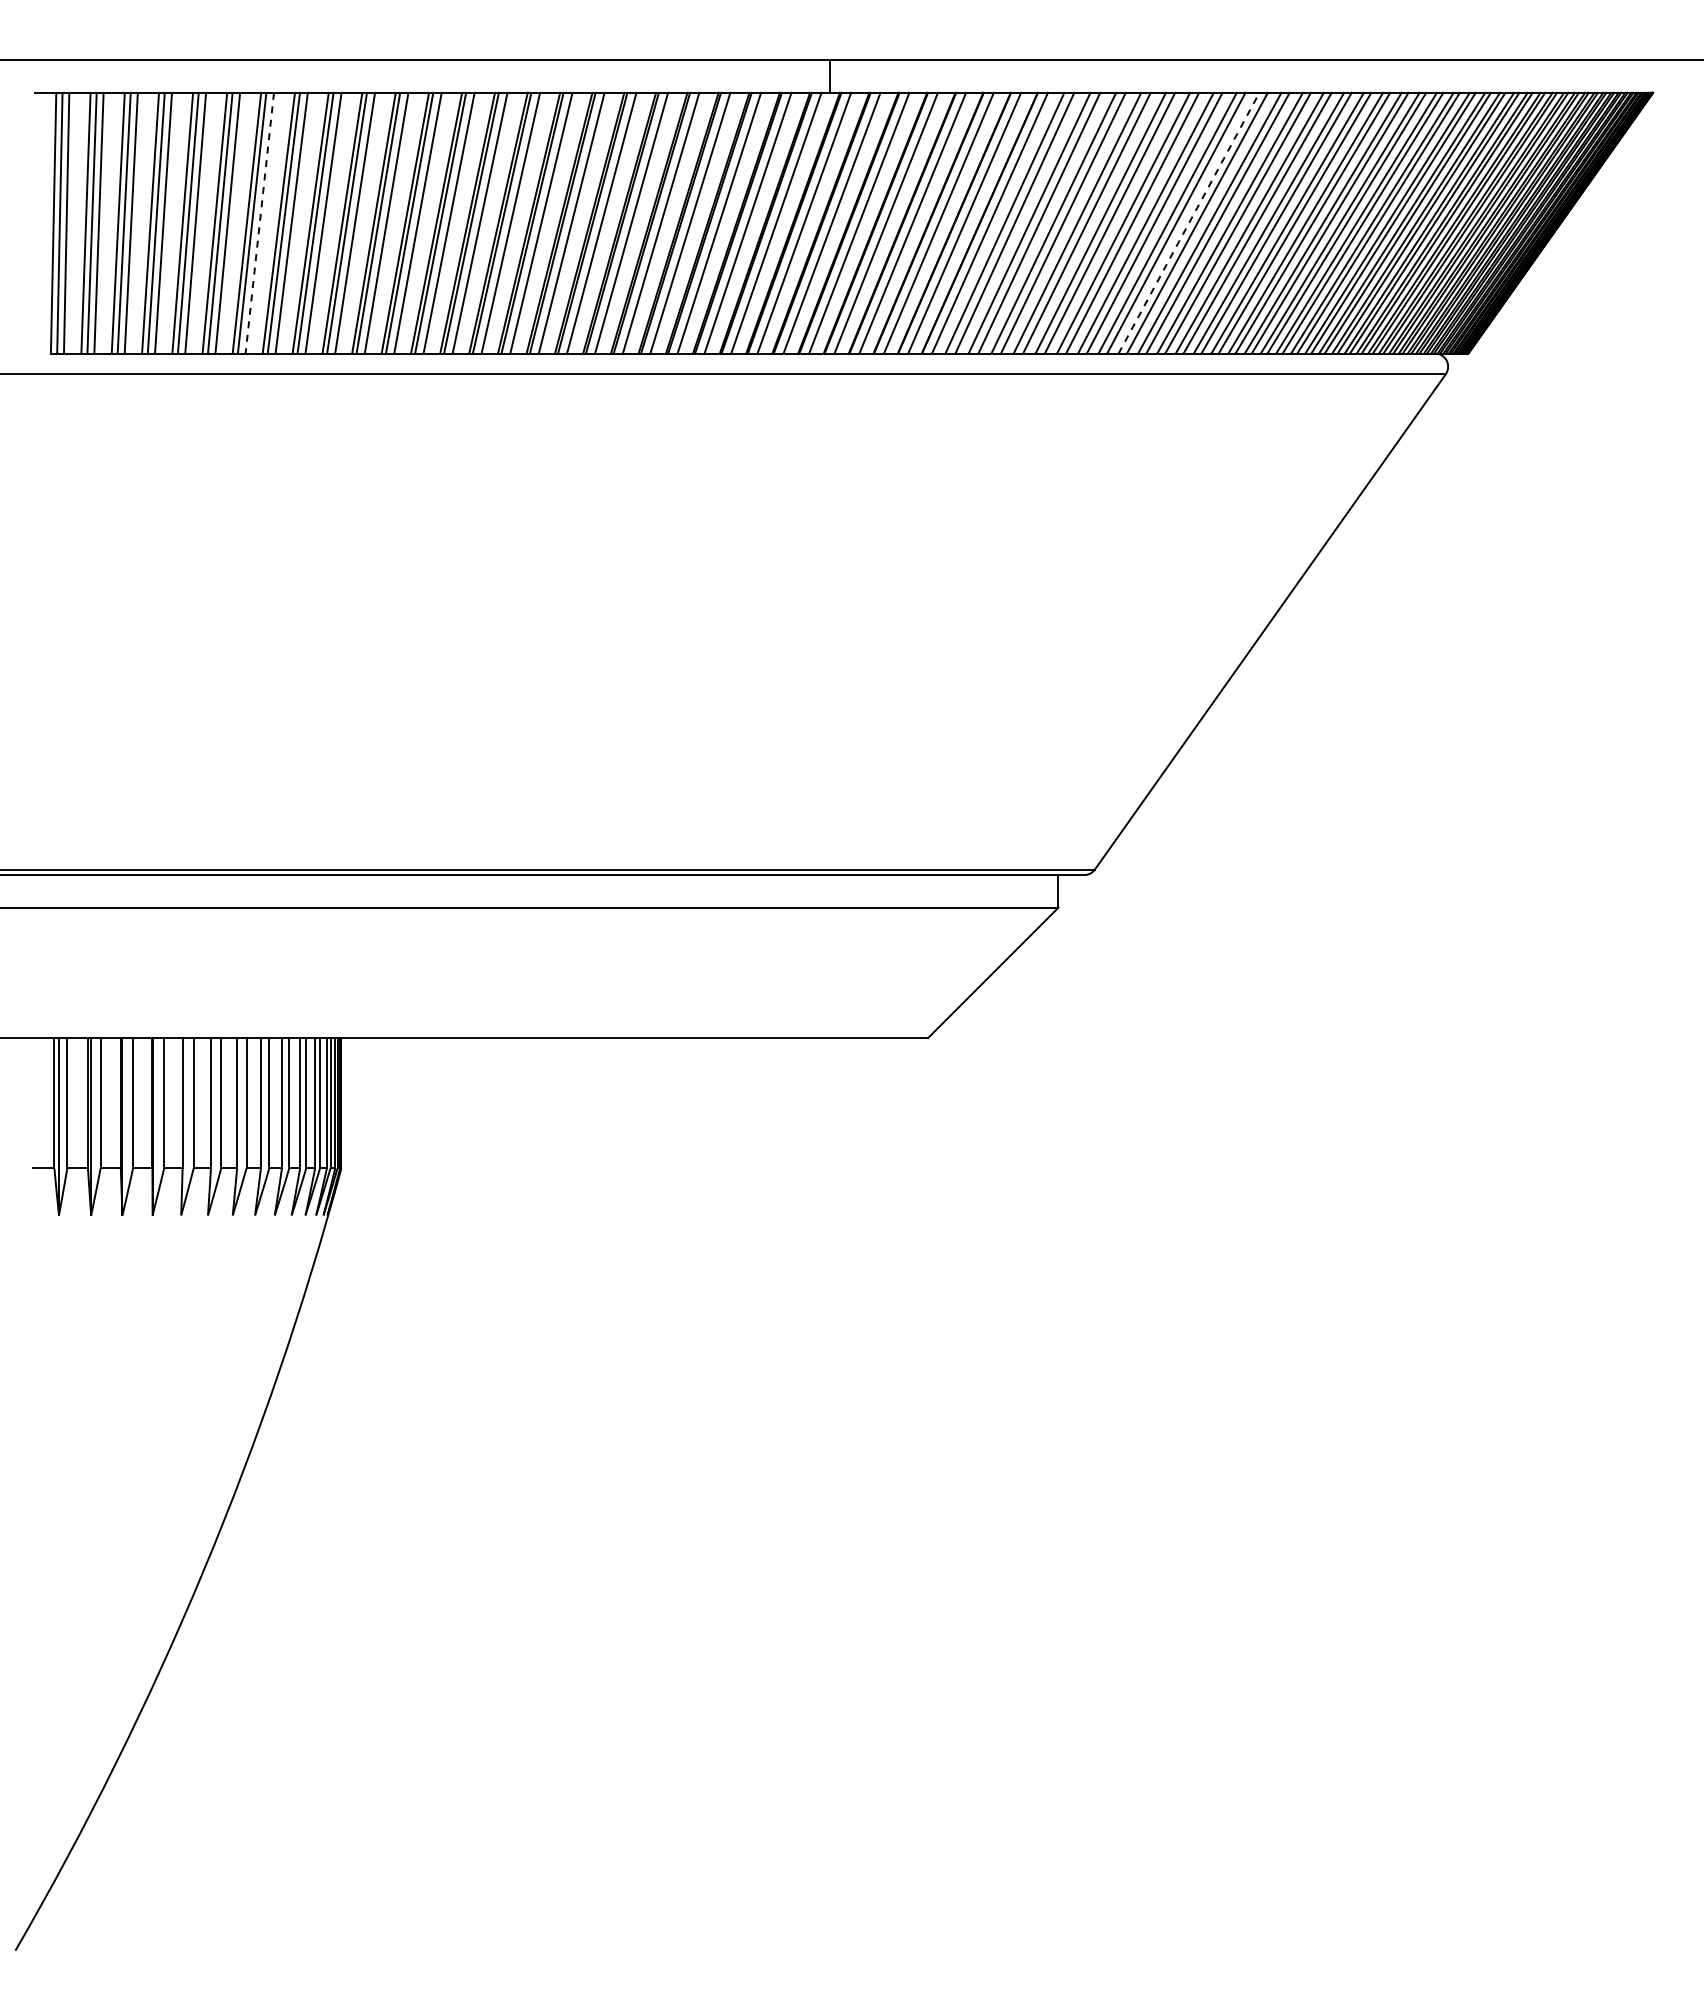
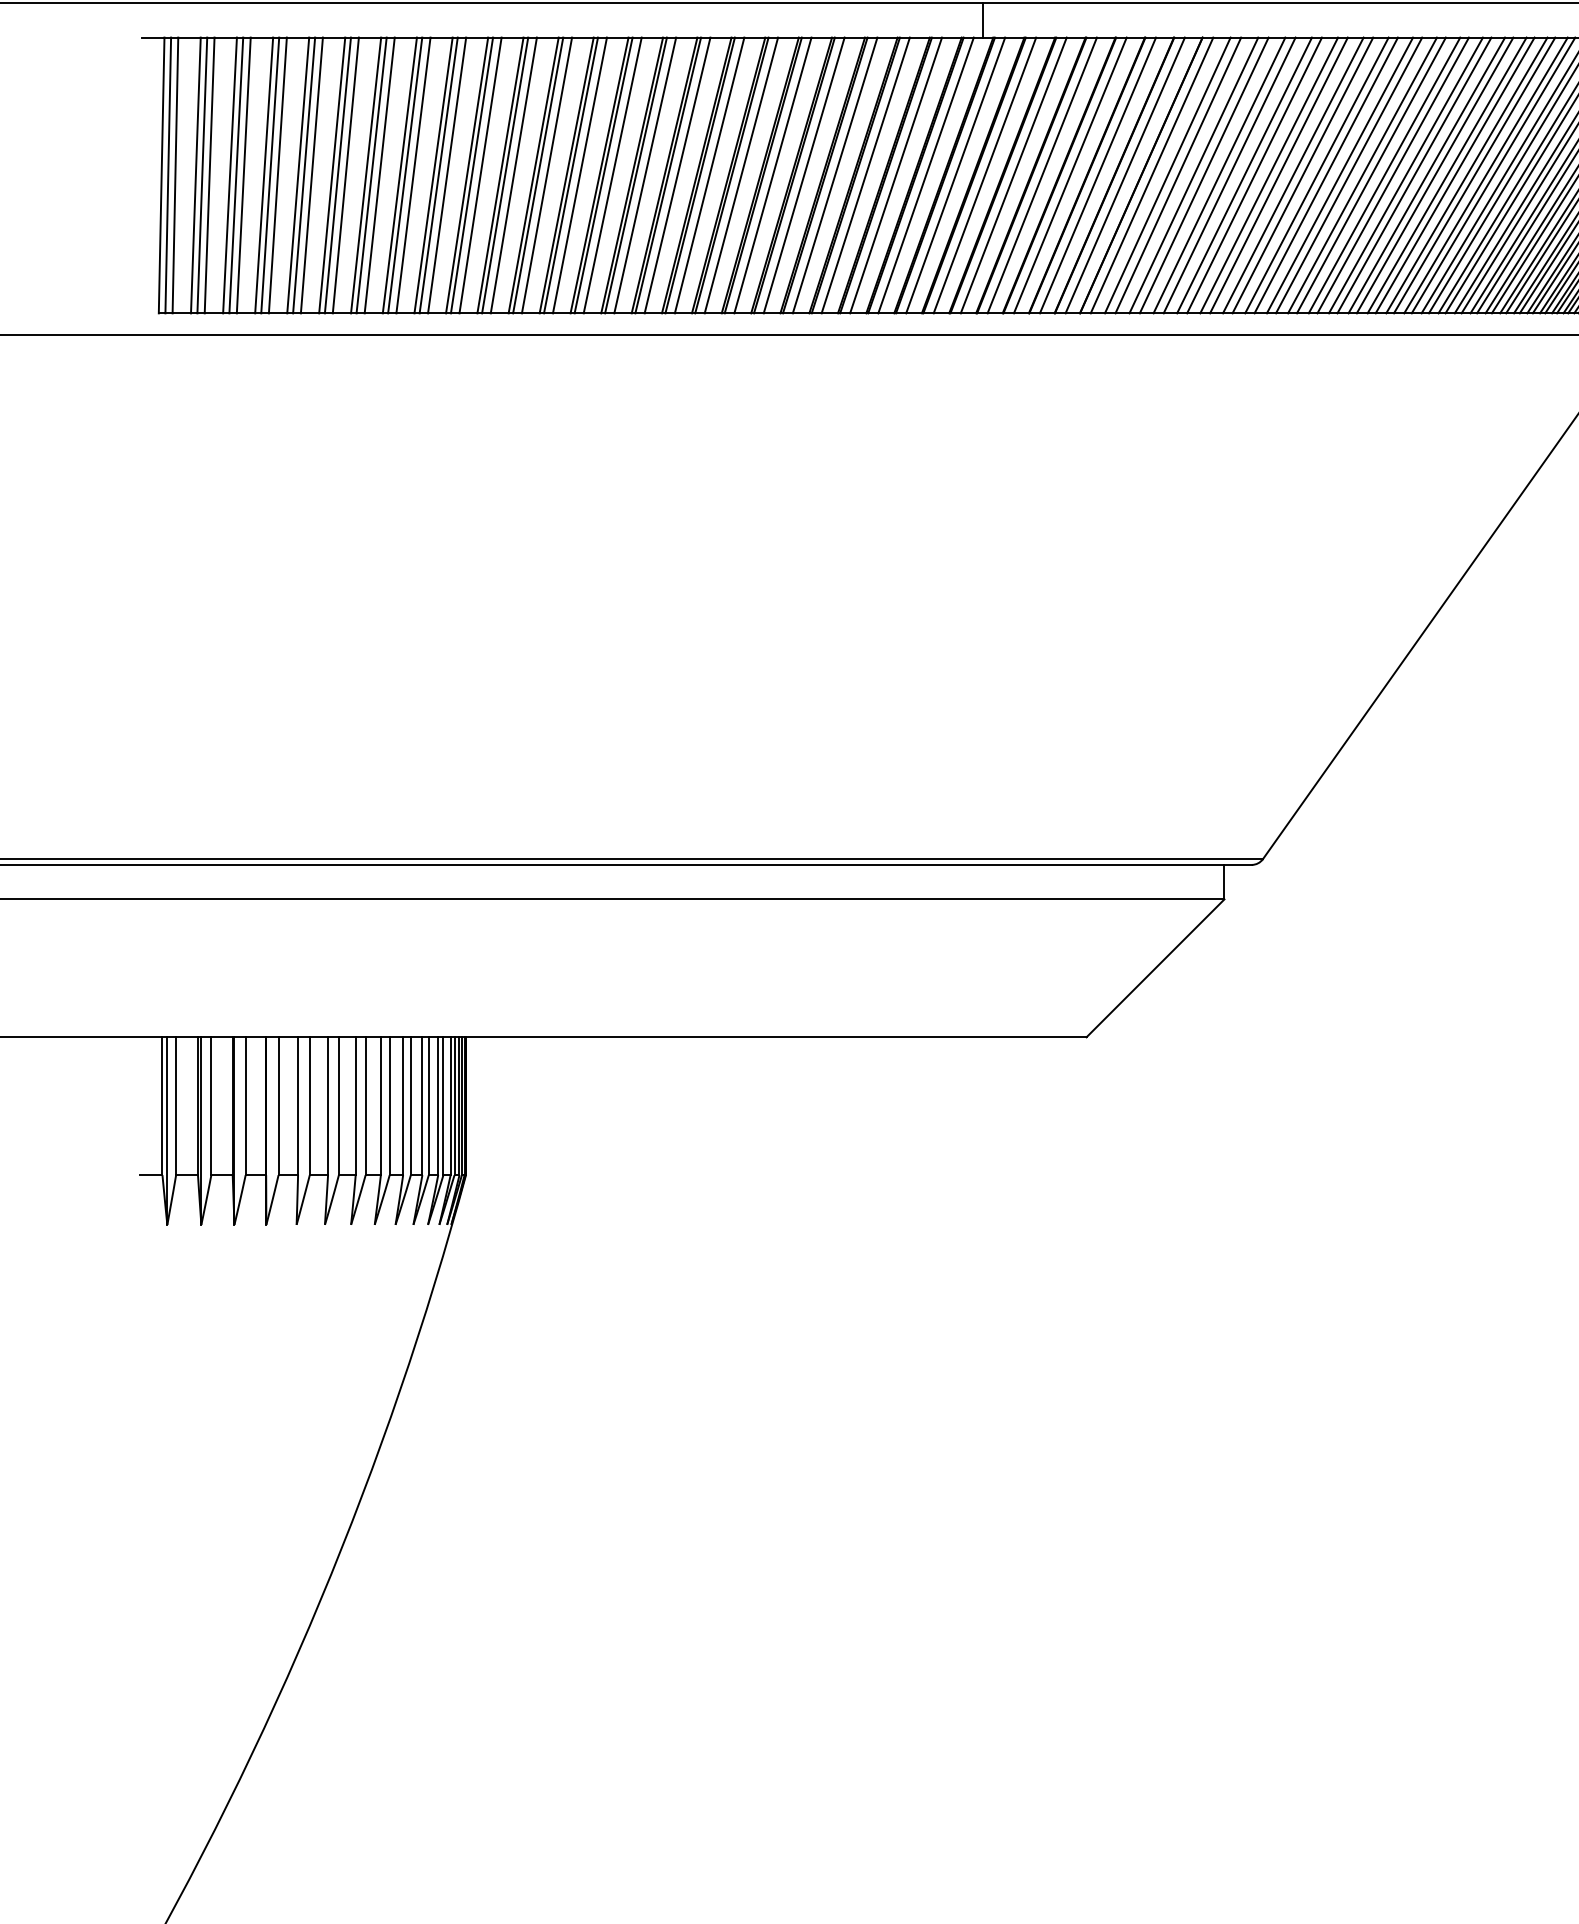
line: (1189, 222) -> (1363, 174), dashed -> solid
line: (259, 223) -> (379, 175), dashed -> solid

